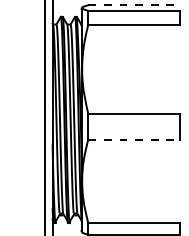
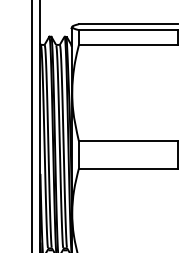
line: (134, 5) -> (128, 24), dashed -> solid
line: (134, 139) -> (128, 168), dashed -> solid

